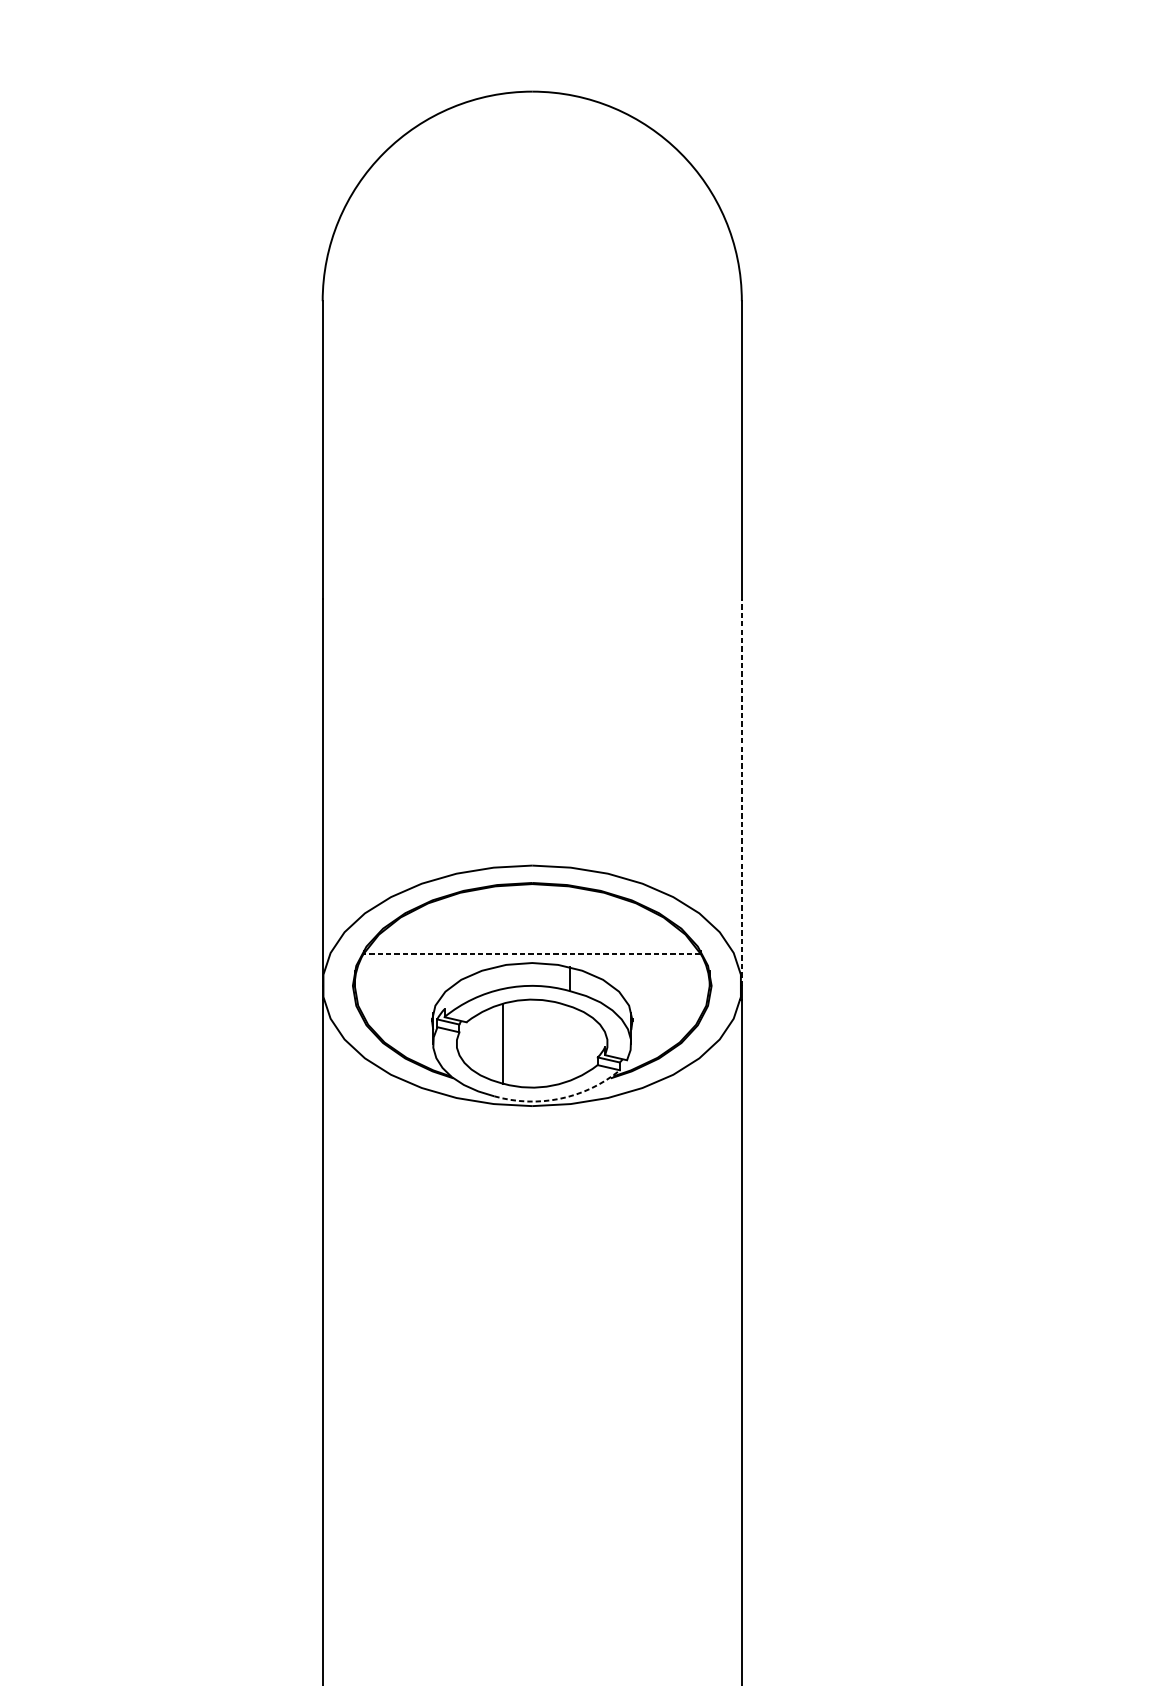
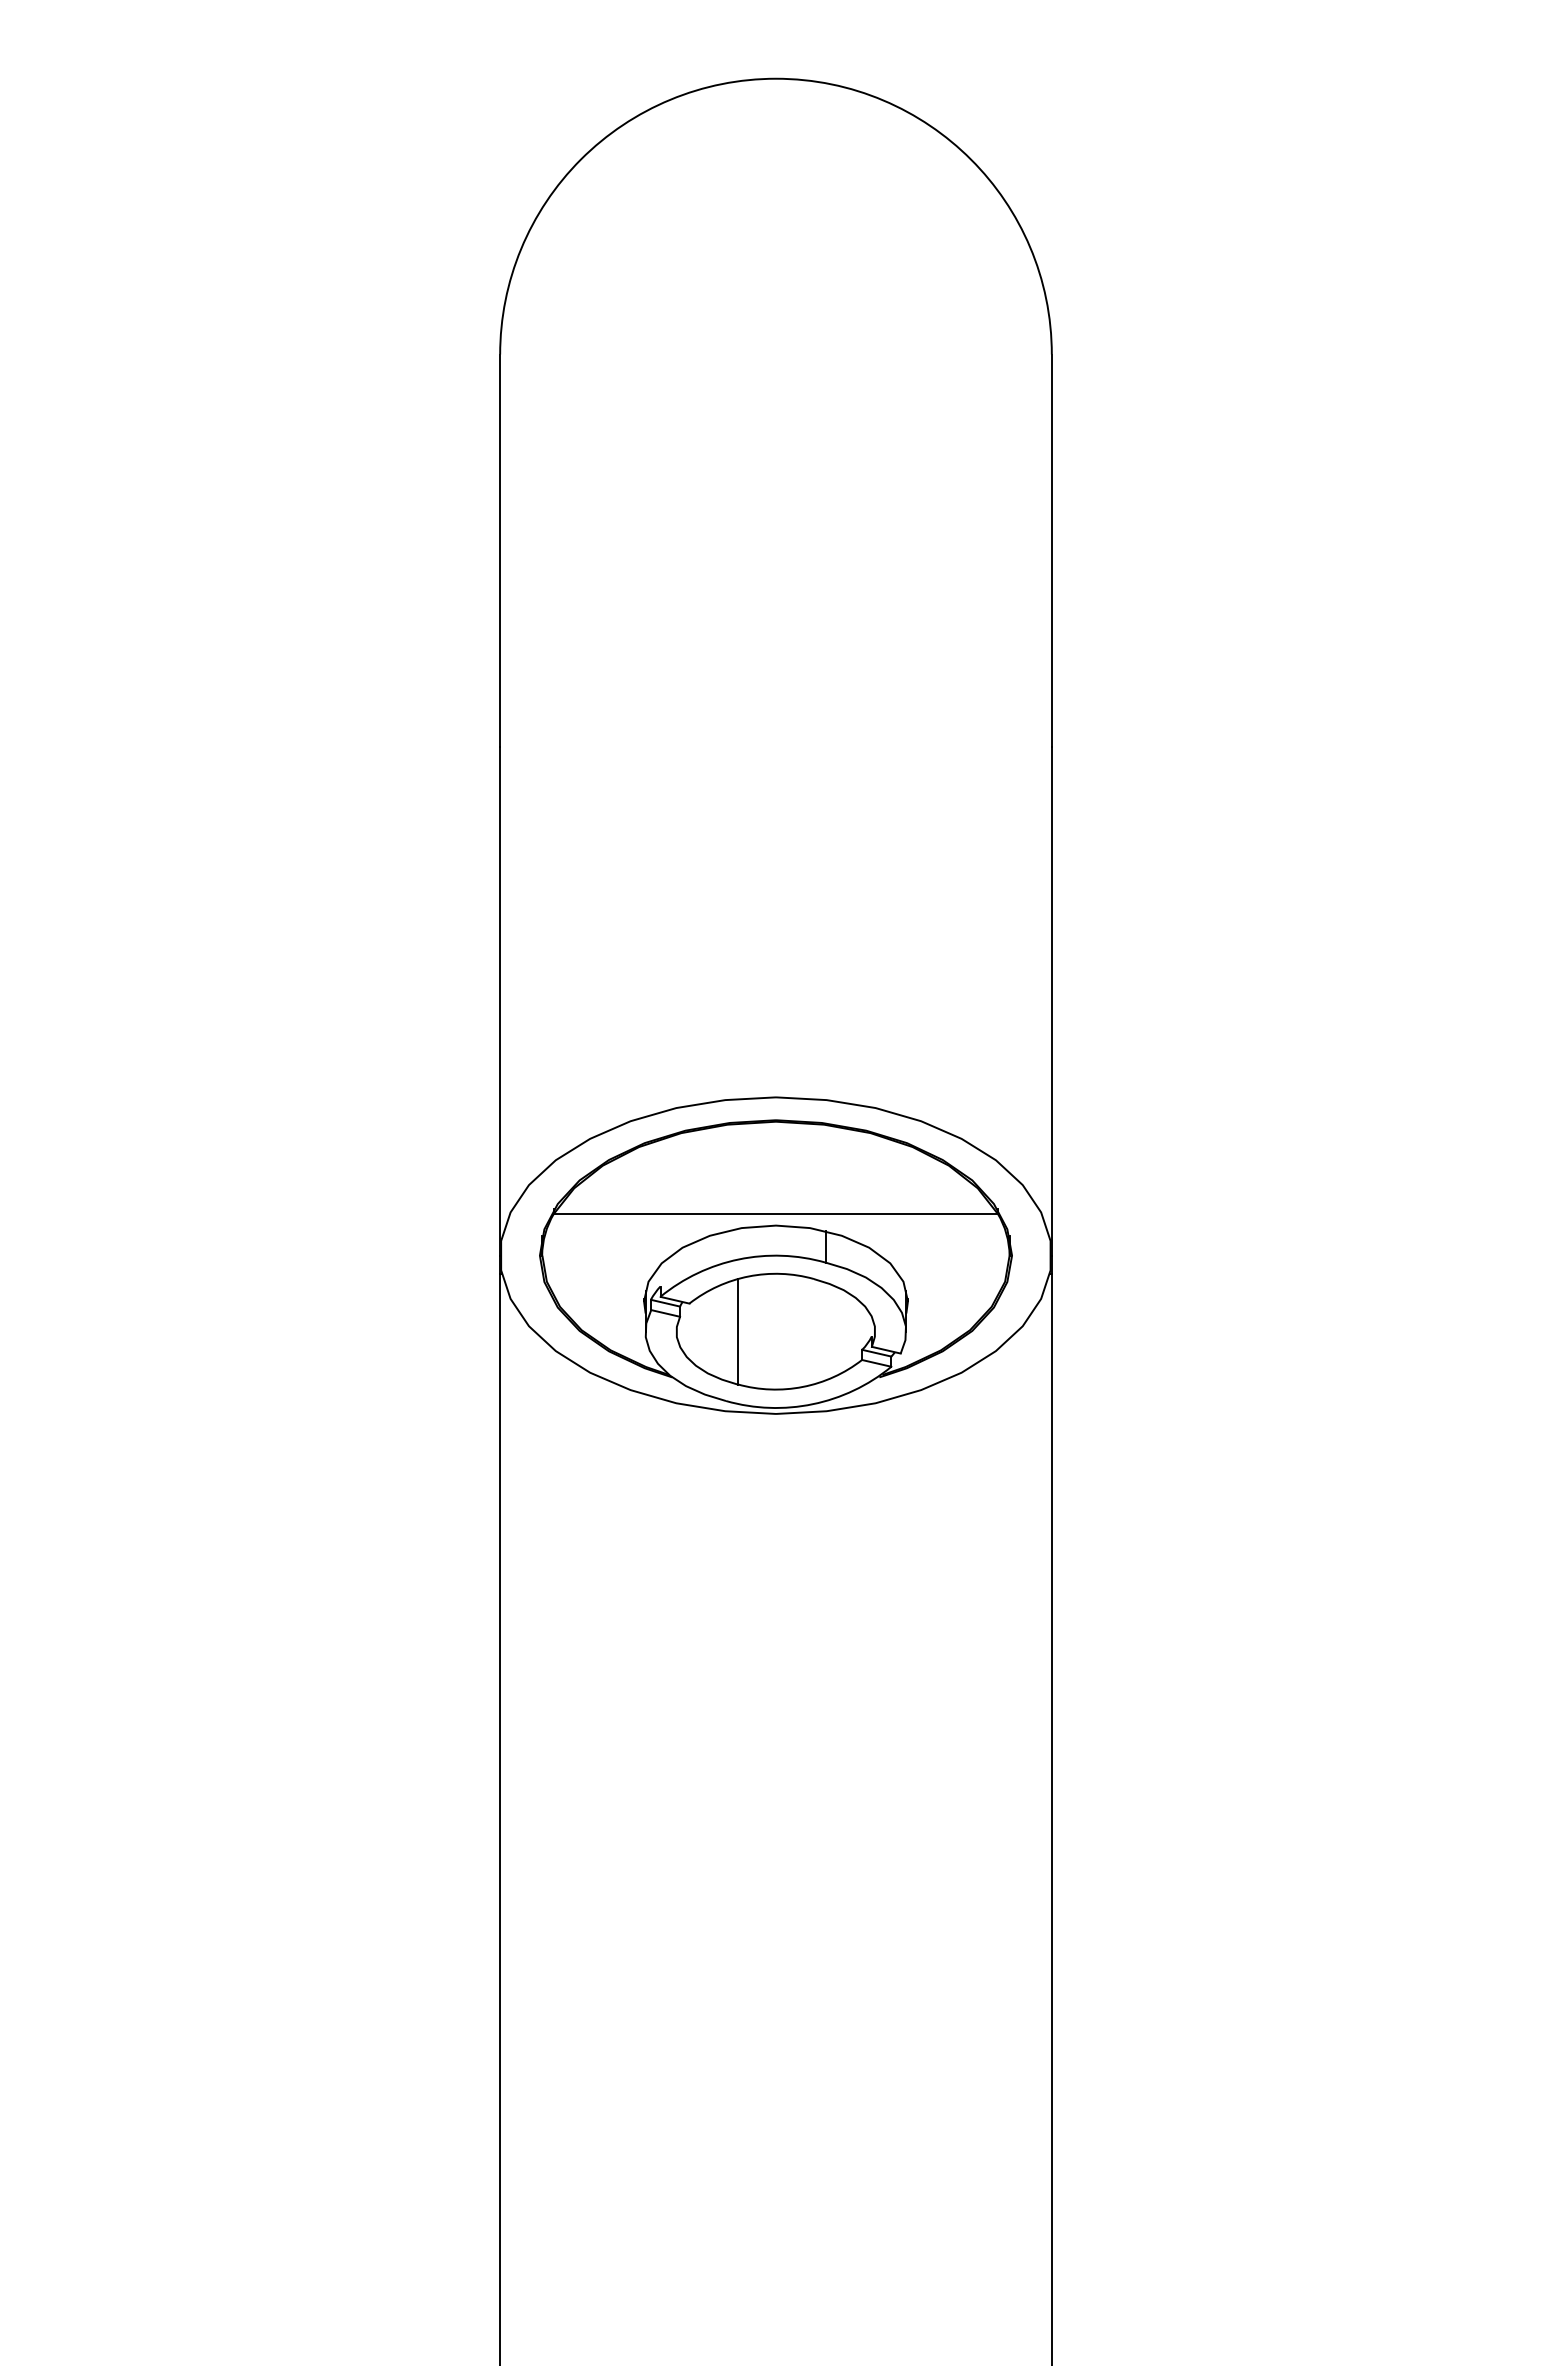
line: (741, 791) -> (1051, 1000), dashed -> solid
line: (531, 953) -> (775, 1213), dashed -> solid
arc: (560, 1098) -> (812, 1404), dashed -> solid

